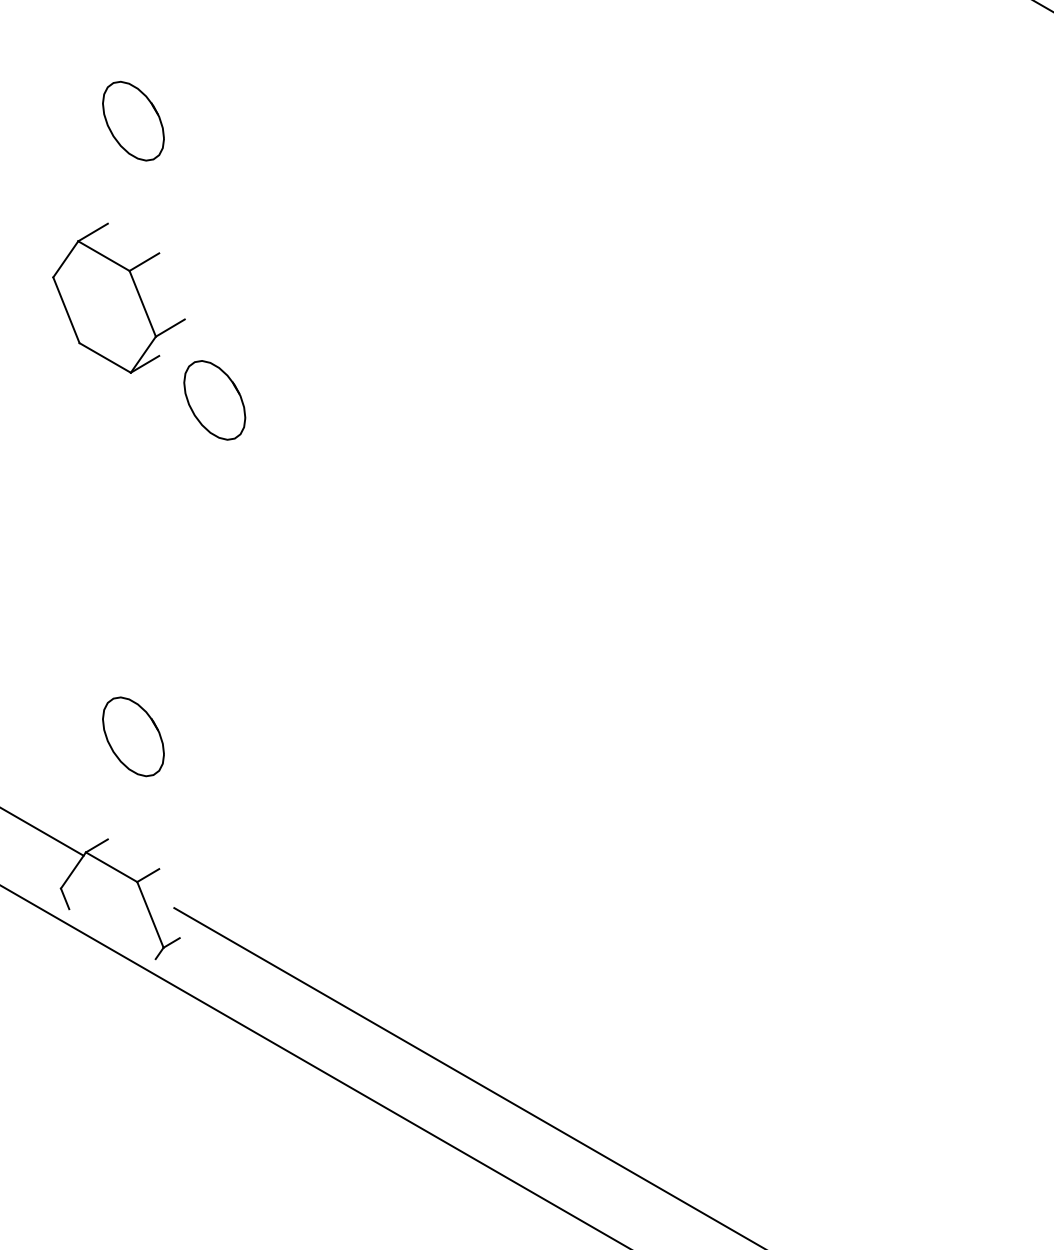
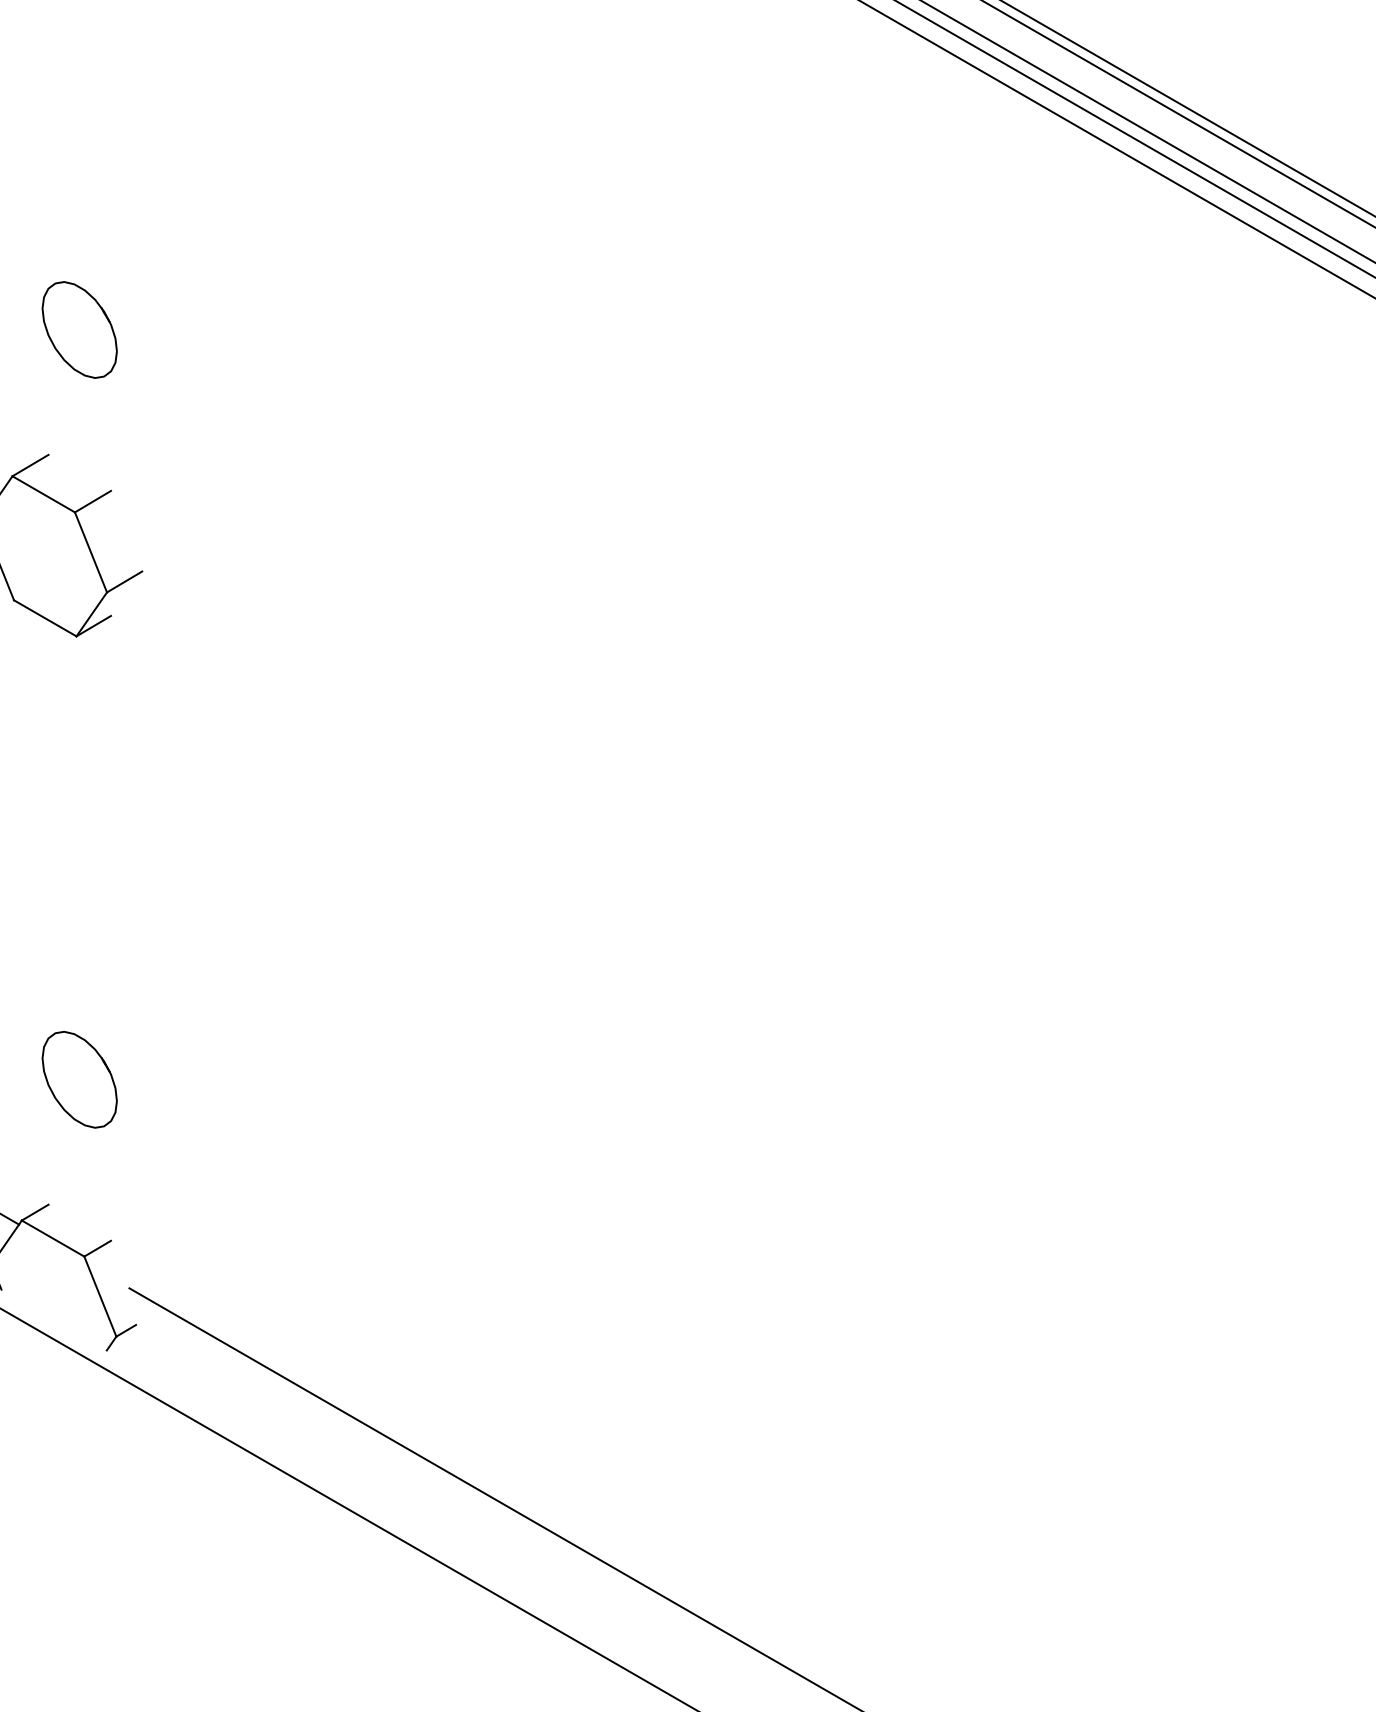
part: (214, 399) -> (178, 669), removed

